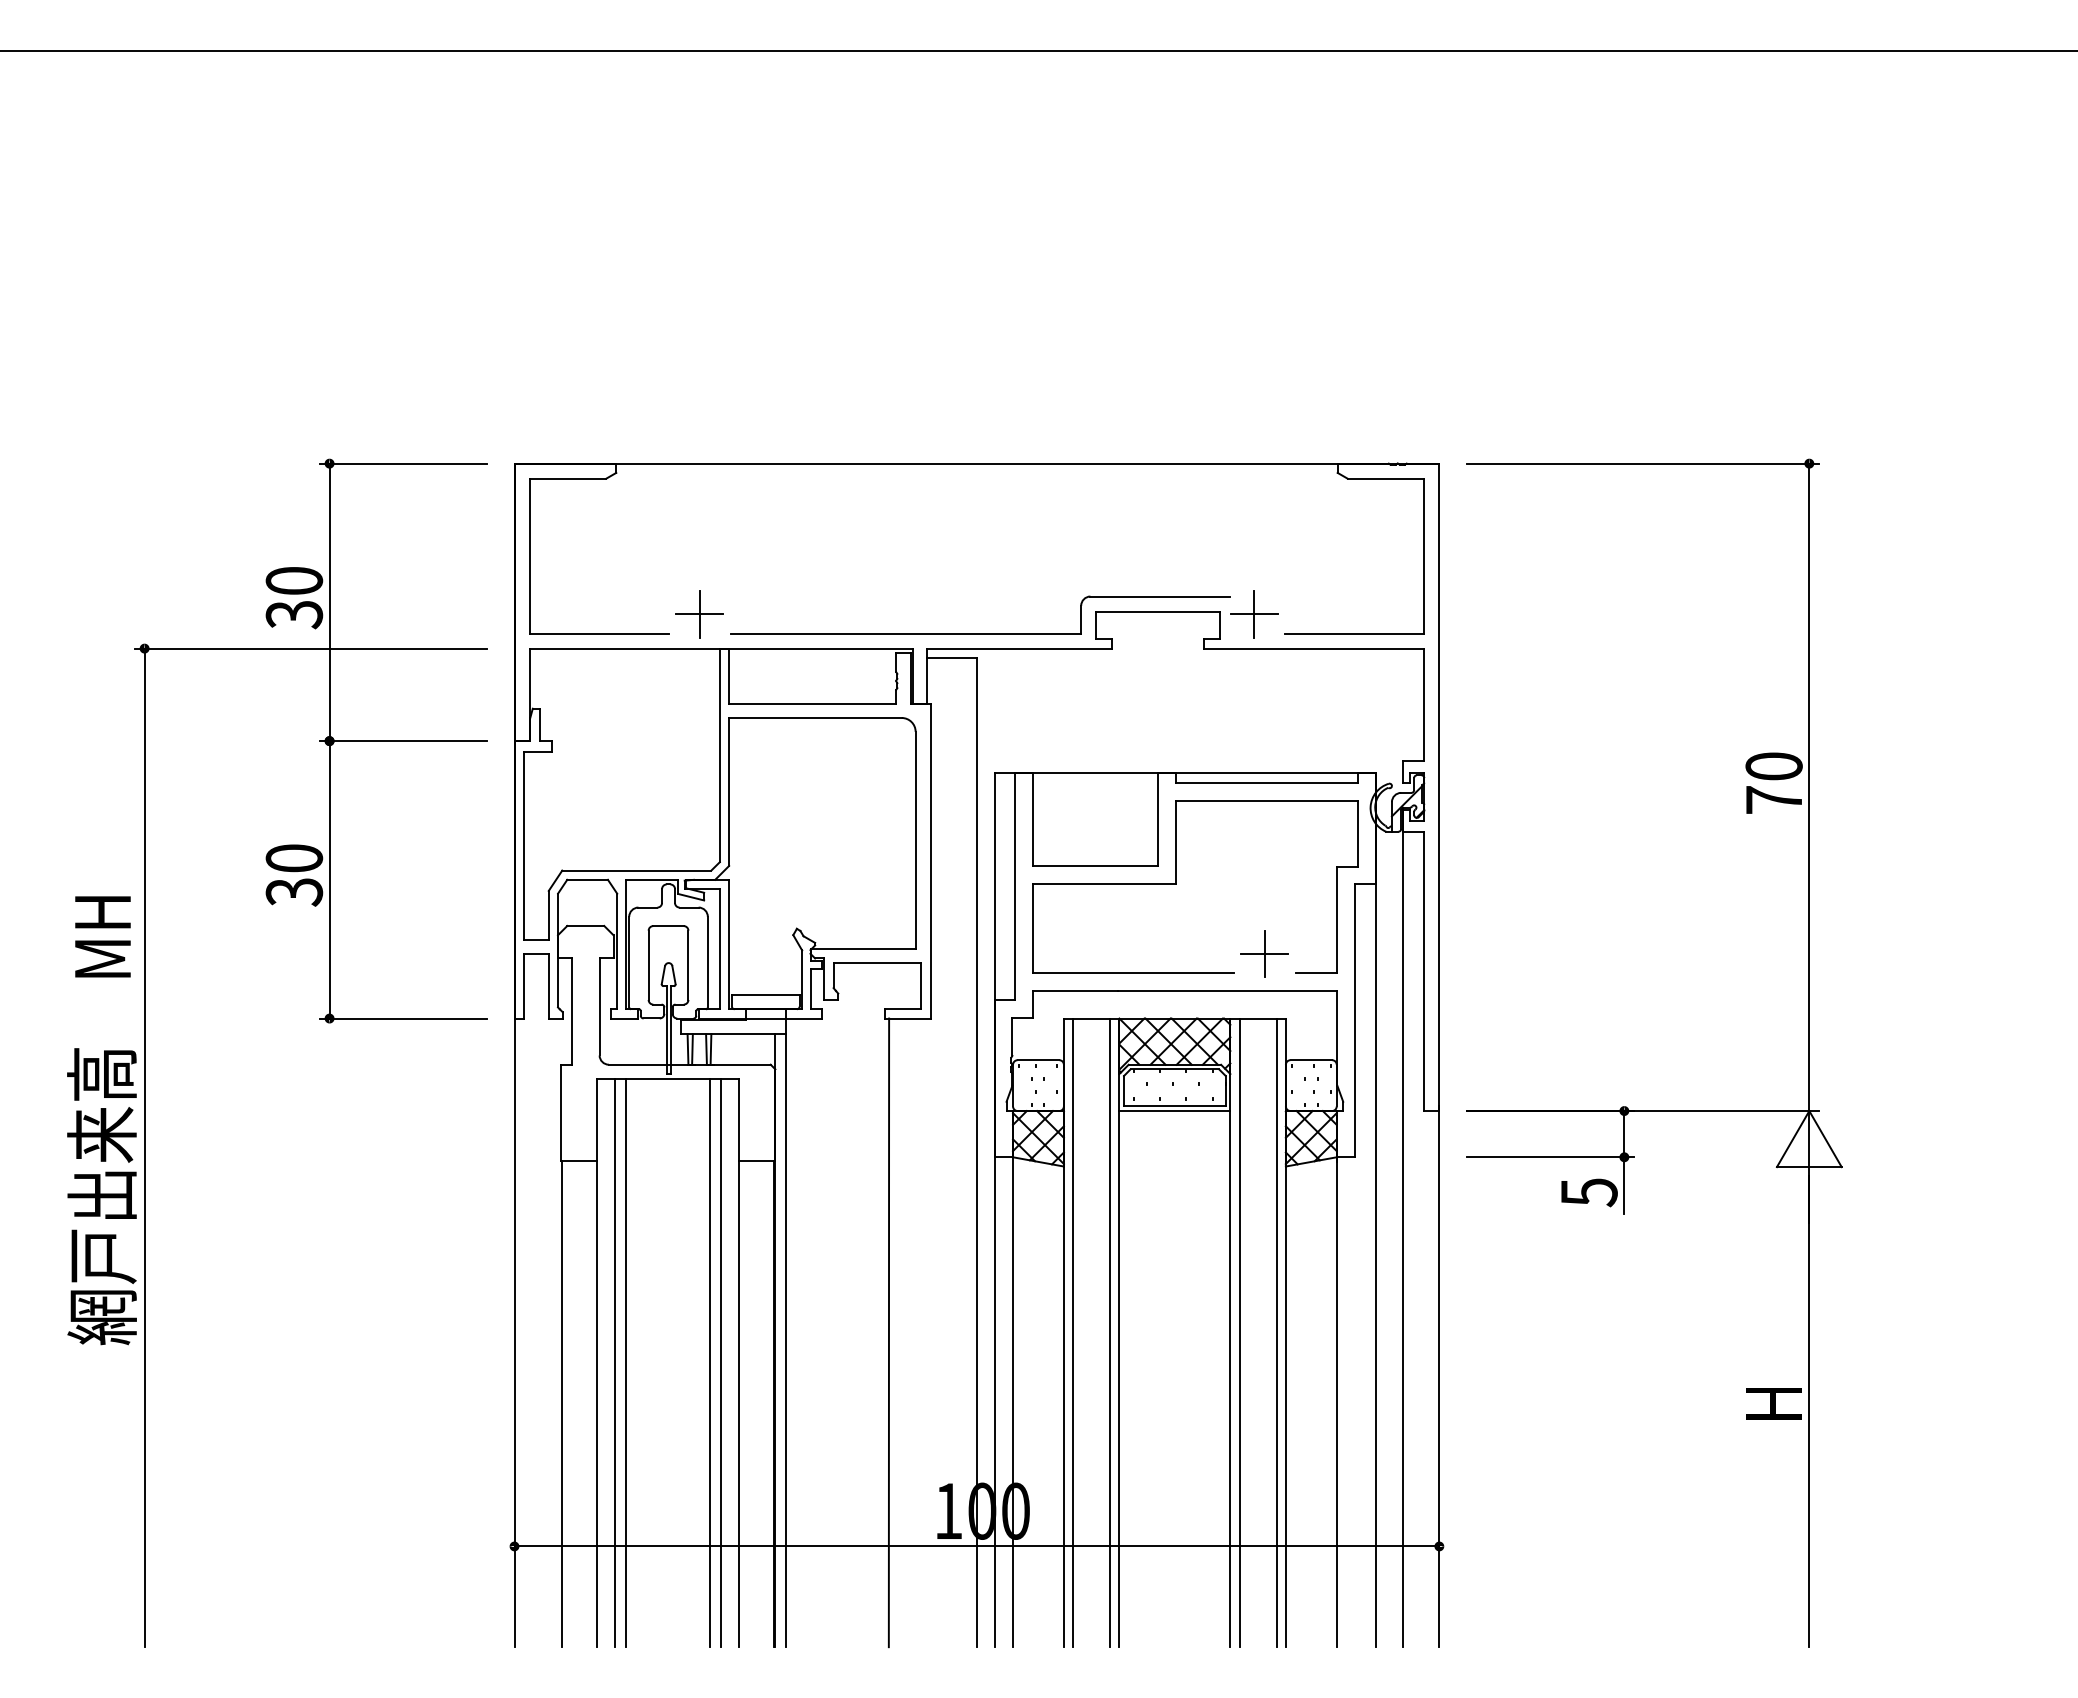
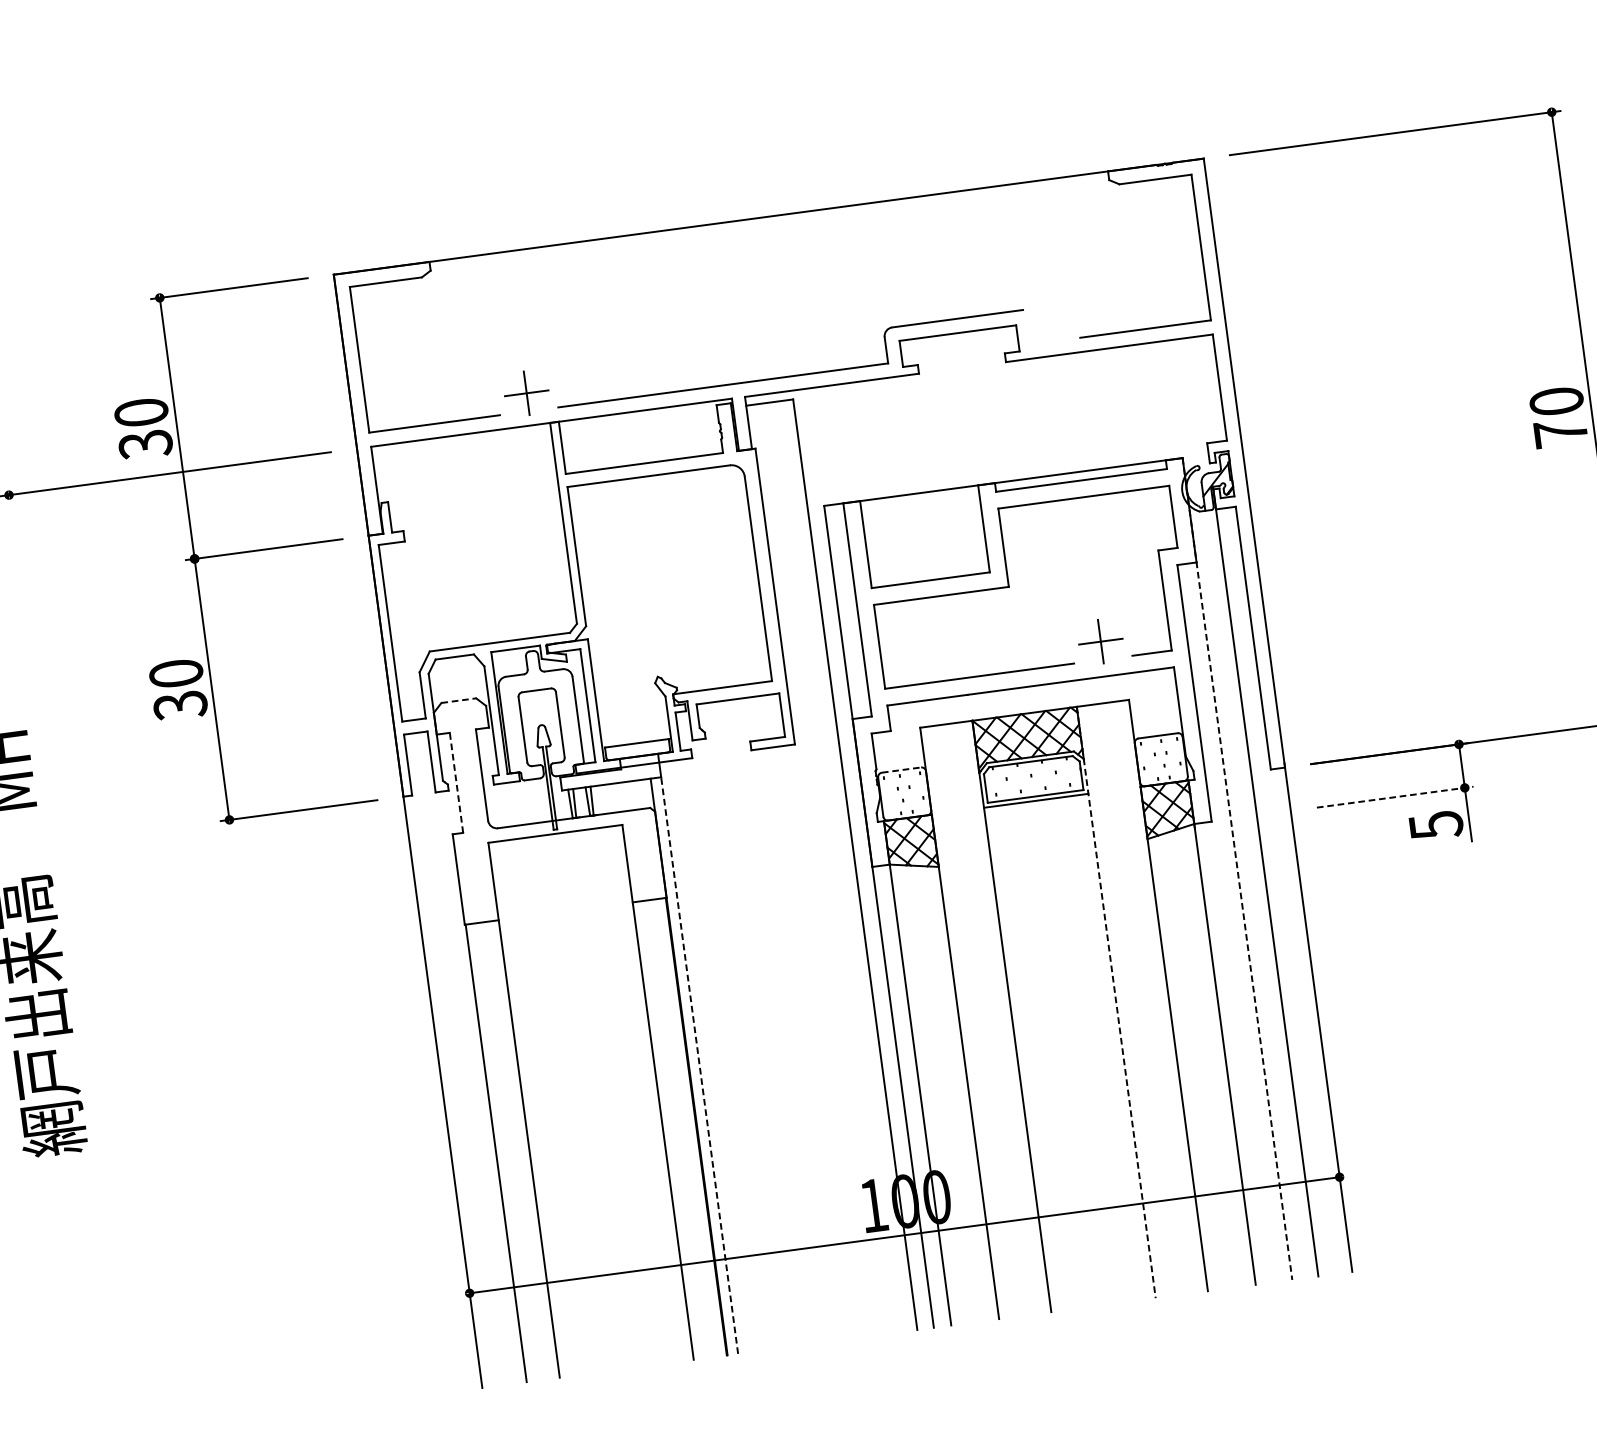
part: (1254, 614) -> (1048, 323), removed
line: (586, 925) -> (459, 700), solid -> dashed
line: (571, 1011) -> (456, 782), solid -> dashed
line: (1038, 1060) -> (901, 770), solid -> dashed
line: (144, 1147) -> (71, 964), removed
line: (1550, 1157) -> (1395, 797), solid -> dashed
line: (1375, 1210) -> (1237, 869), solid -> dashed
line: (888, 1332) -> (794, 1045), removed
line: (1073, 1332) -> (968, 1021), removed
line: (1110, 1332) -> (1003, 1017), removed
line: (1239, 1332) -> (1124, 1001), removed
line: (1276, 1332) -> (1159, 996), removed
line: (1230, 1333) -> (1116, 1003), solid -> dashed
line: (786, 1340) -> (699, 1065), solid -> dashed
line: (615, 1362) -> (541, 1107), removed
line: (626, 1362) -> (551, 1106), removed
line: (709, 1362) -> (630, 1095), removed
line: (720, 1362) -> (640, 1094), removed

